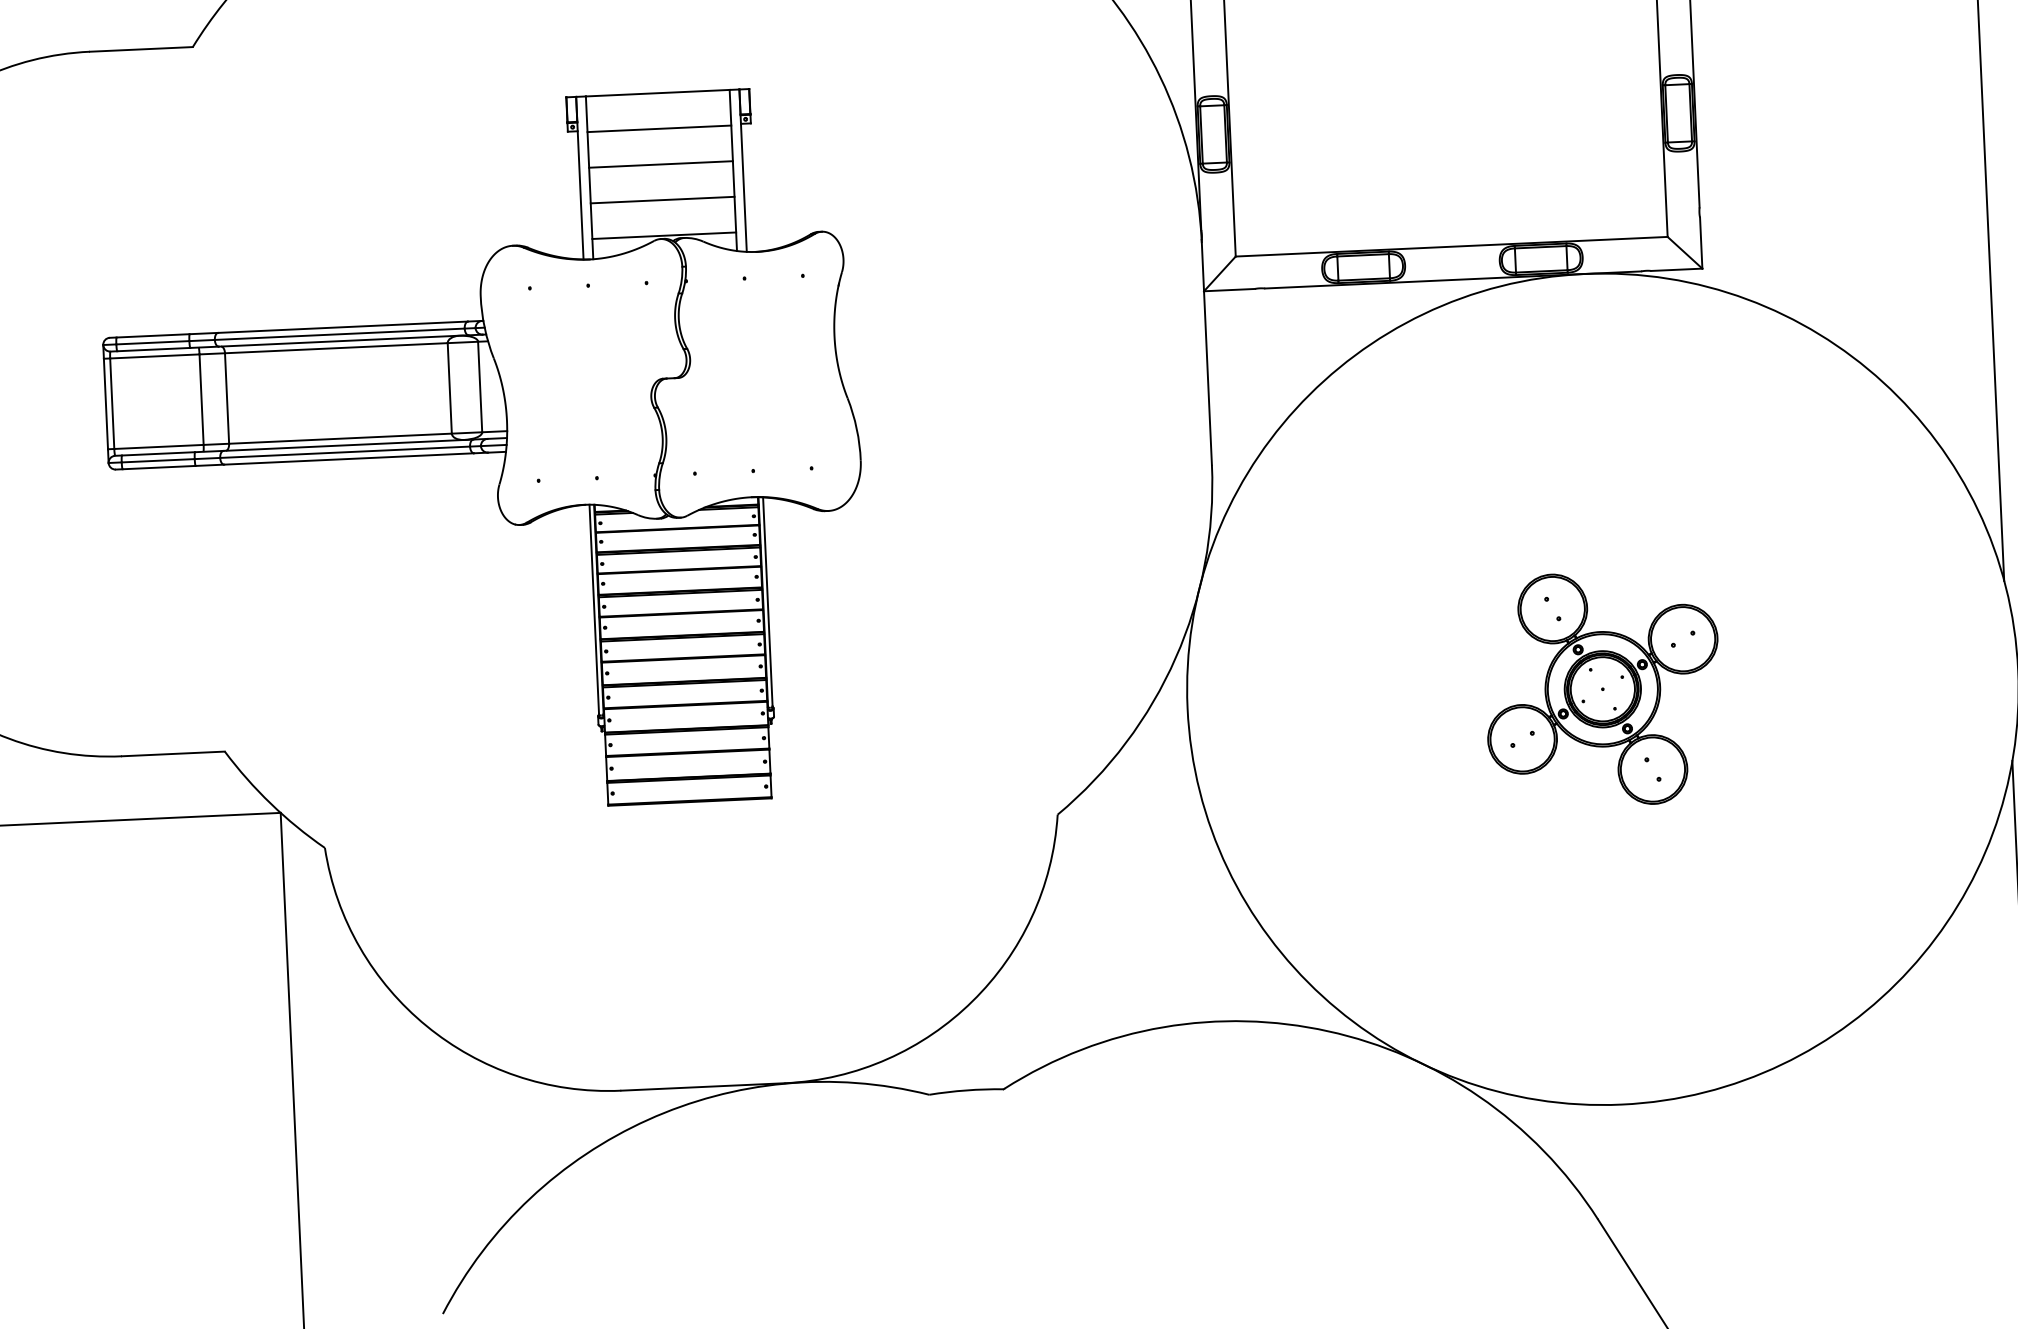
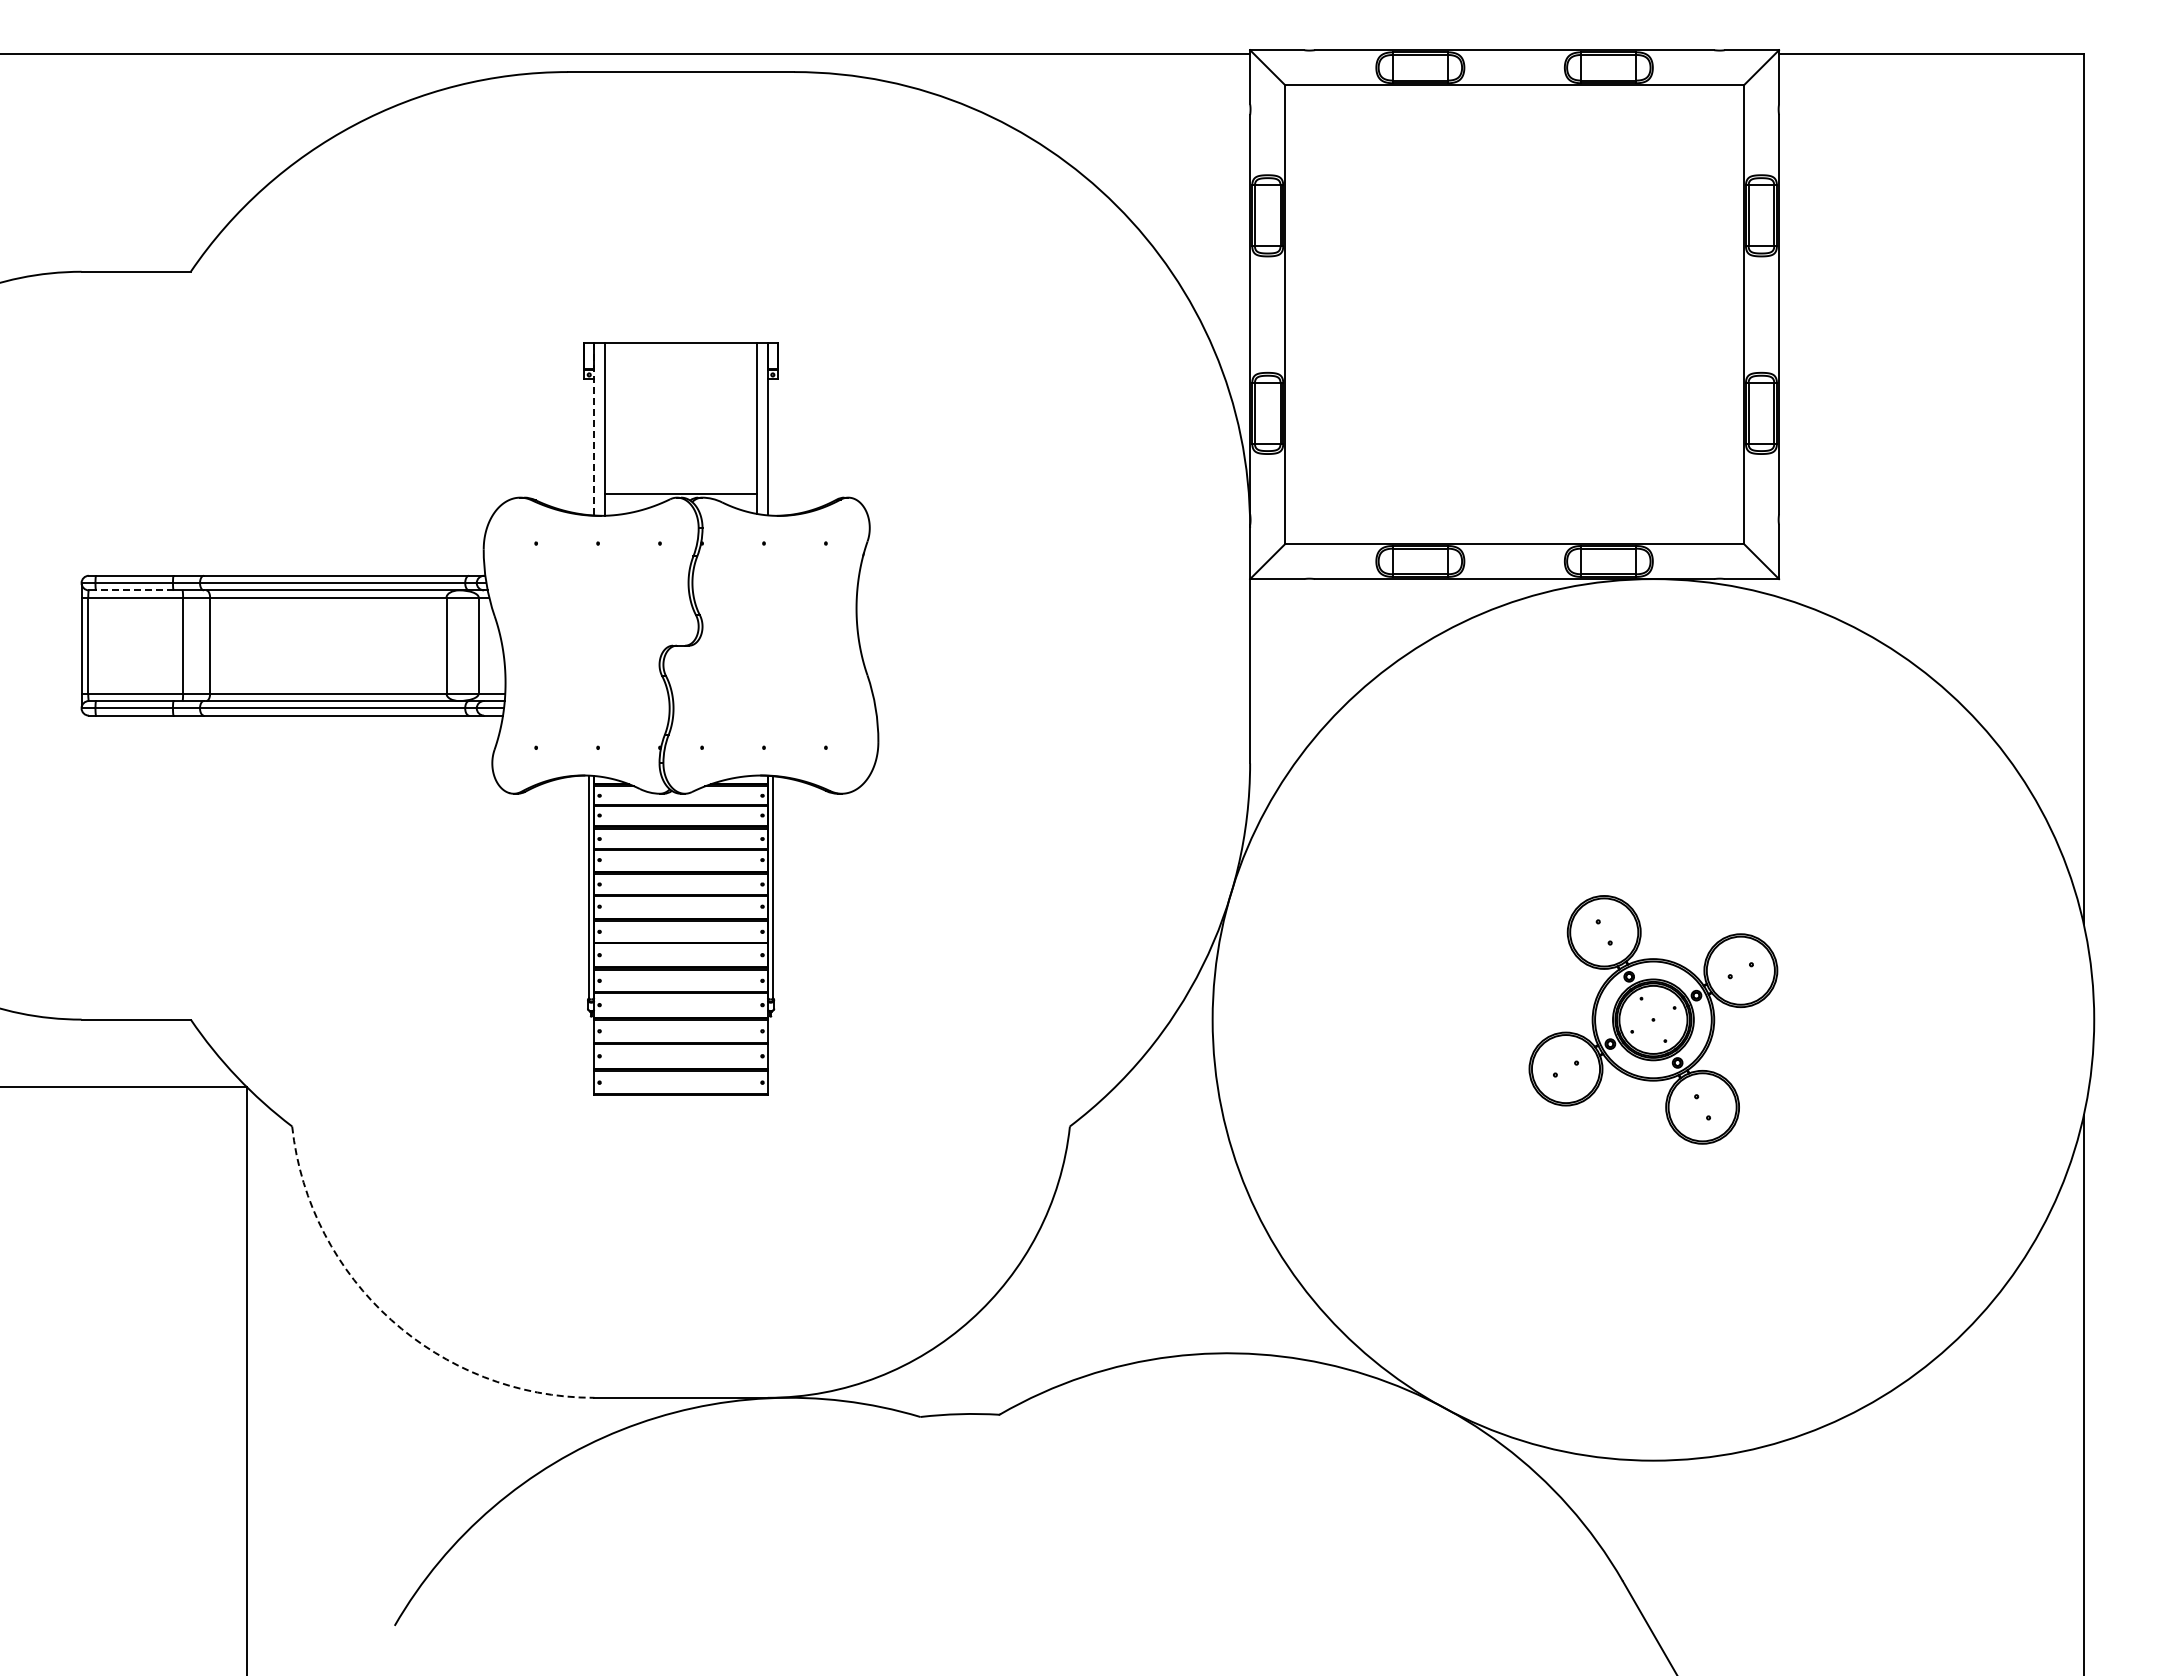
line: (658, 128) -> (680, 380), removed
line: (660, 164) -> (680, 418), removed
line: (579, 178) -> (594, 429), solid -> dashed
line: (662, 200) -> (680, 456), removed
line: (153, 349) -> (134, 590), solid -> dashed
arc: (426, 1026) -> (391, 1320), solid -> dashed

